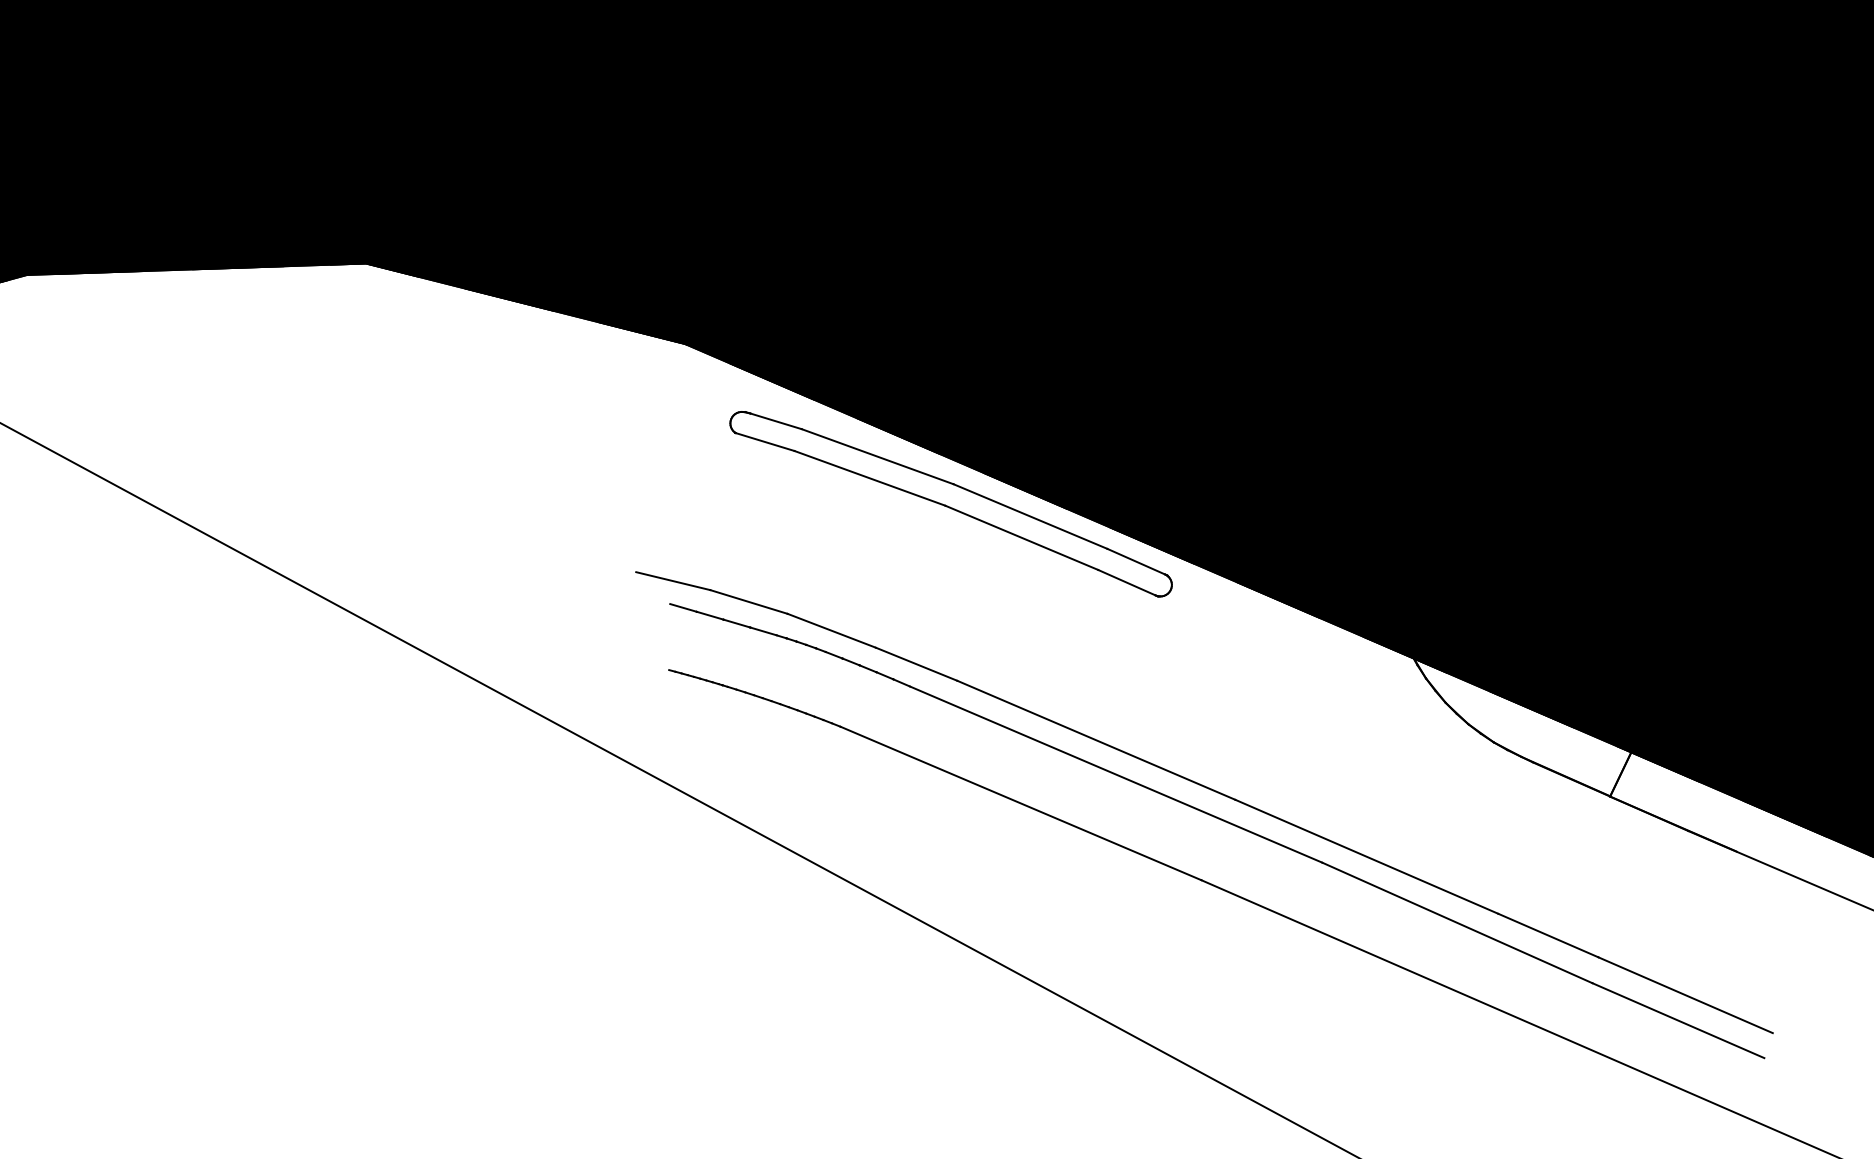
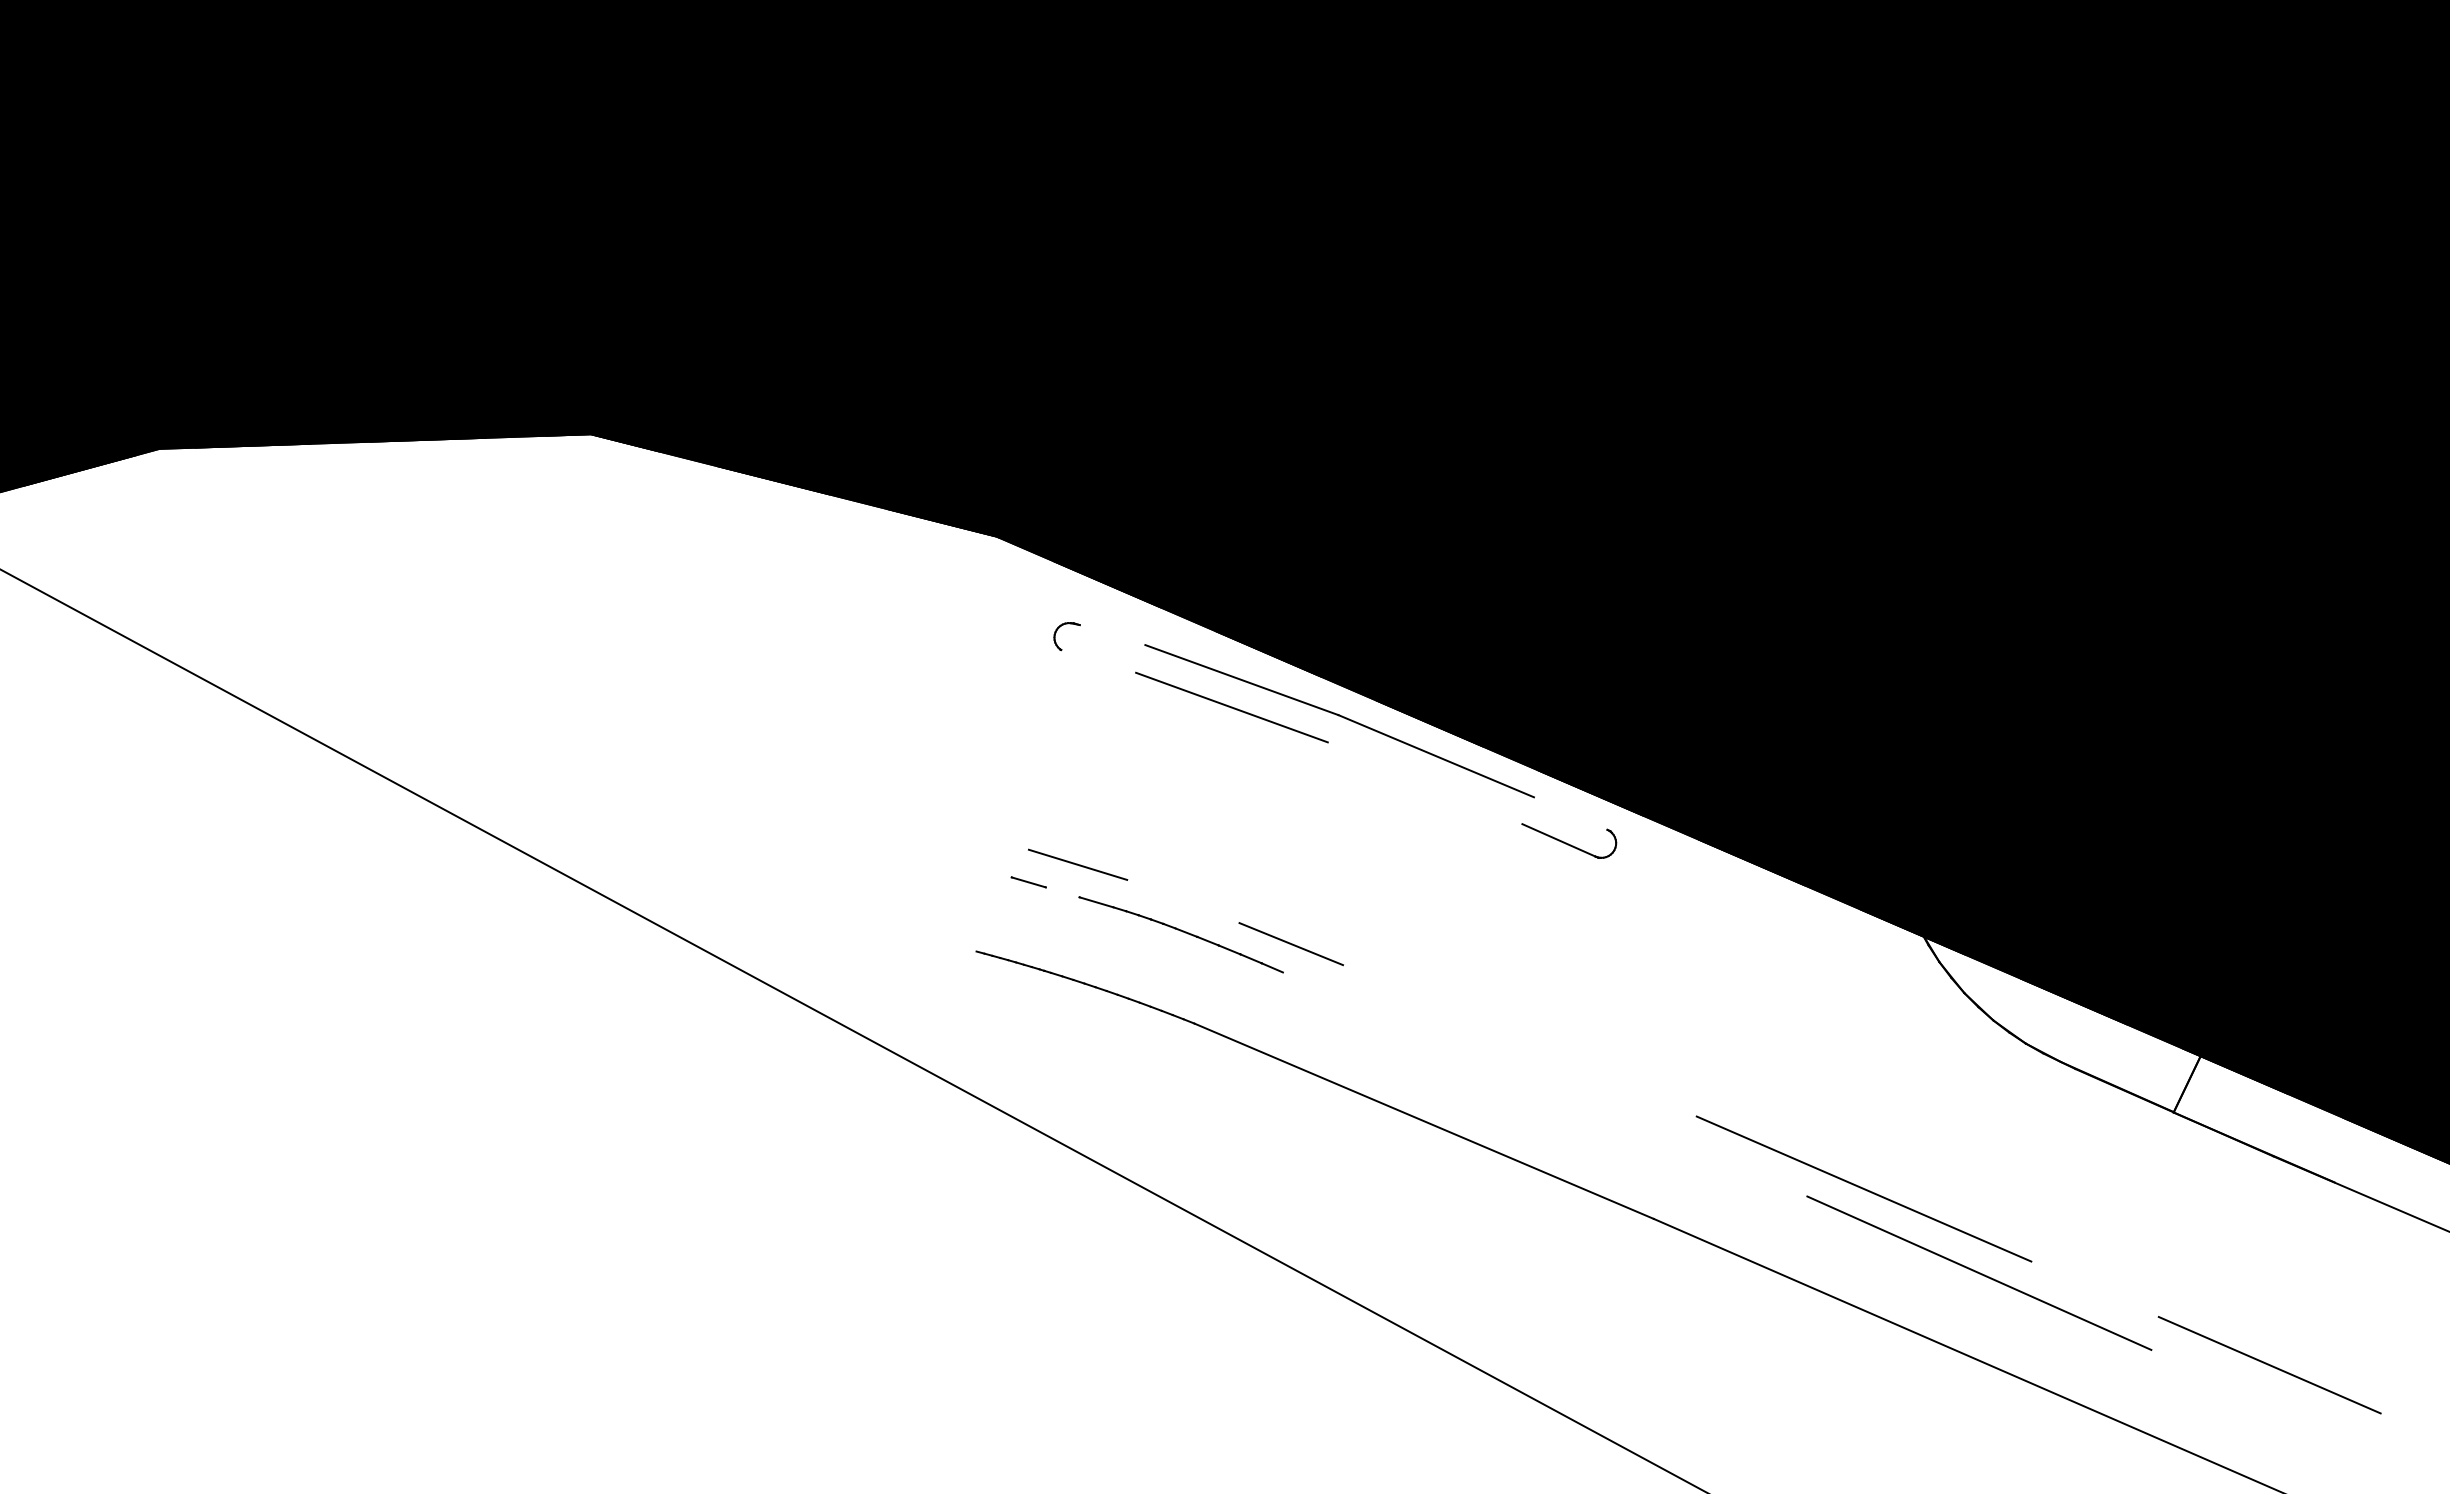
line: (776, 421) -> (1112, 635), removed
line: (765, 441) -> (1098, 660), removed
line: (1021, 538) -> (1424, 783), removed
line: (1136, 561) -> (1570, 813), removed
line: (673, 580) -> (981, 837), removed
line: (683, 607) -> (994, 872), removed
line: (736, 623) -> (1062, 892), removed
line: (831, 630) -> (1183, 901), removed
line: (1095, 740) -> (1519, 1040), removed
line: (1115, 774) -> (1544, 1084), removed
line: (1547, 934) -> (2094, 1288), removed
line: (1678, 1020) -> (2260, 1397), removed

